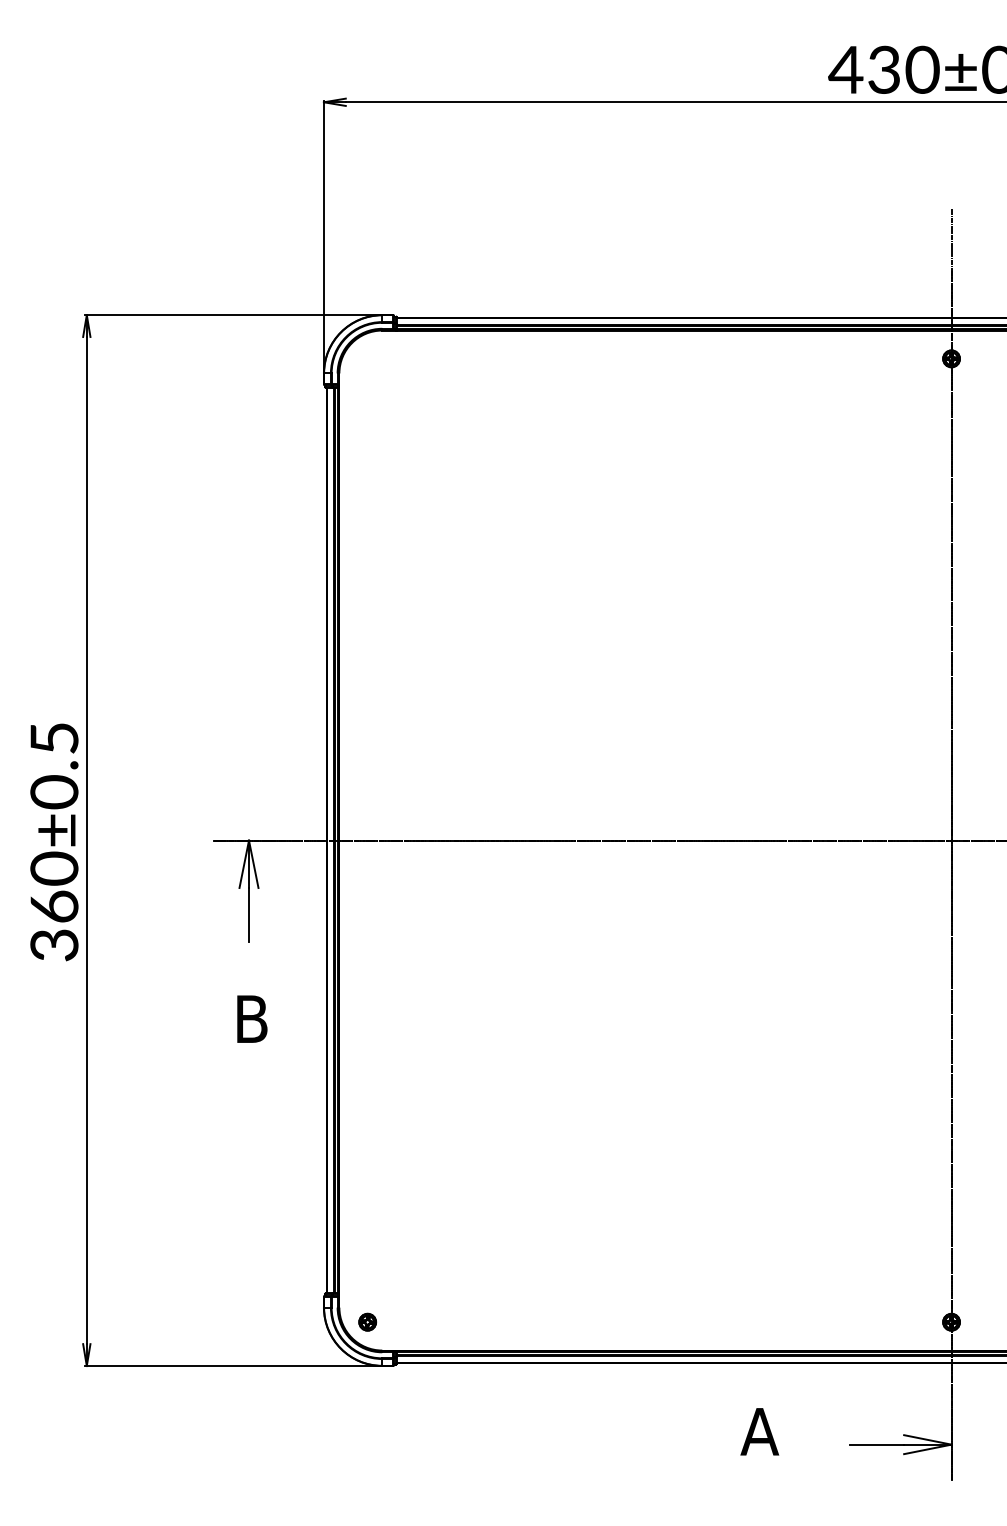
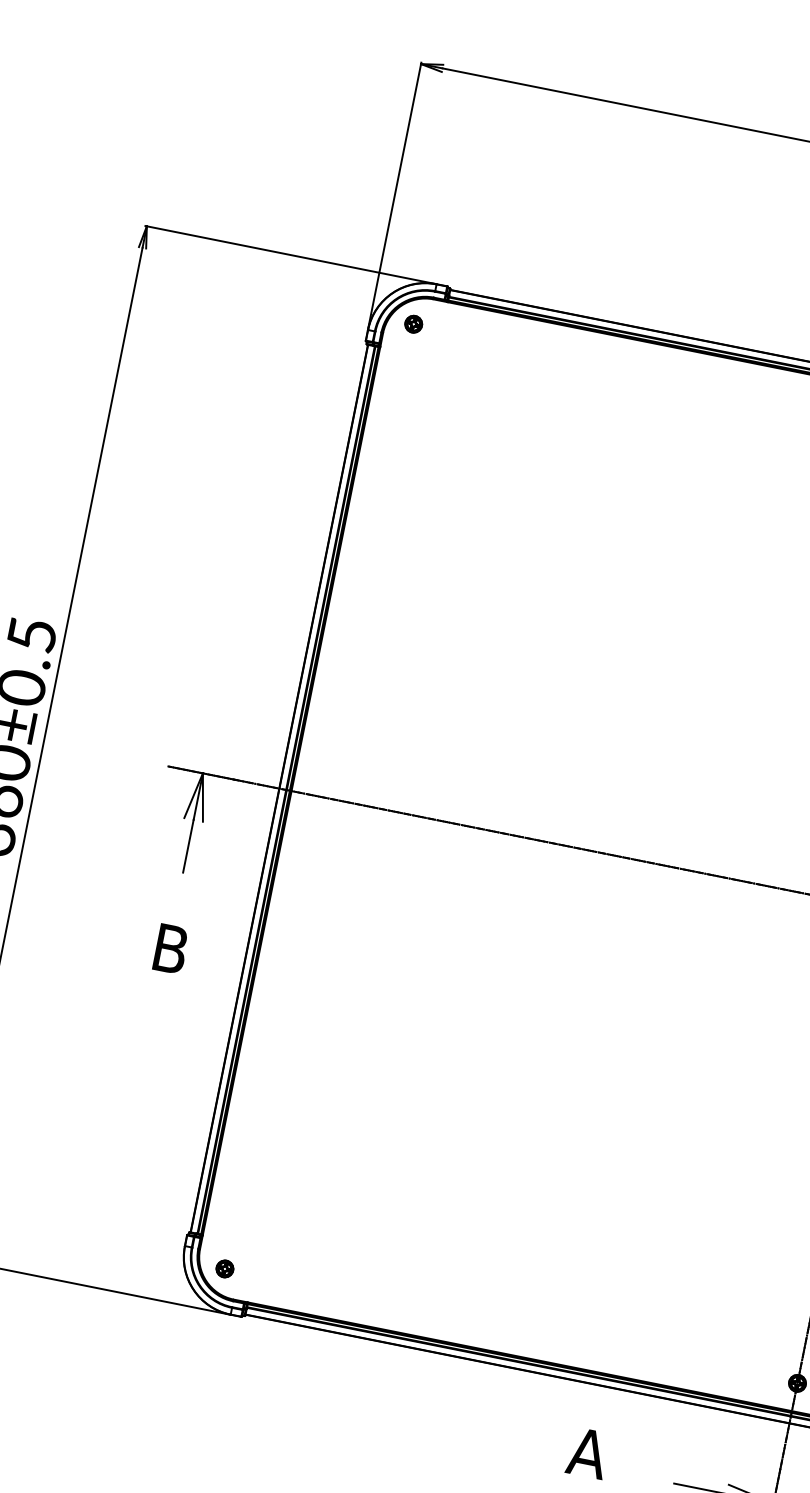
part: (367, 358) -> (413, 323), added

